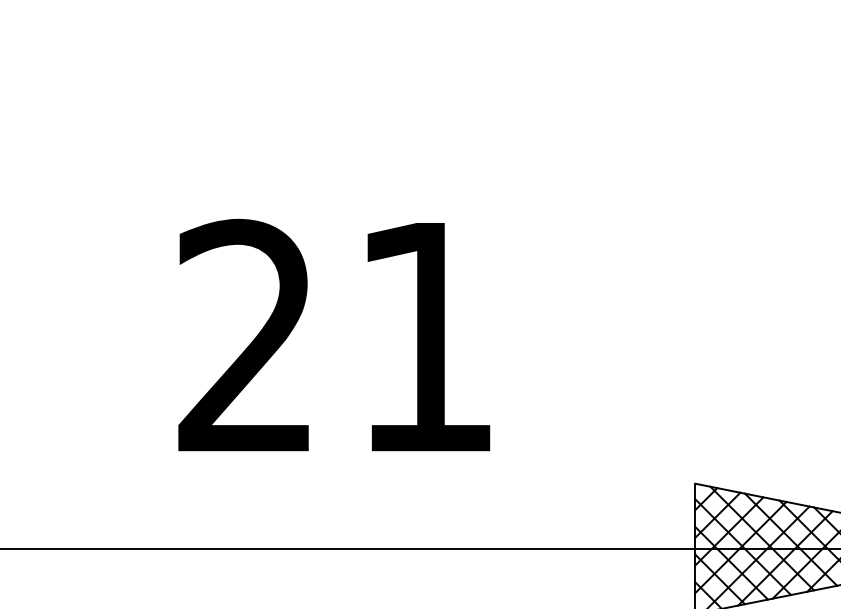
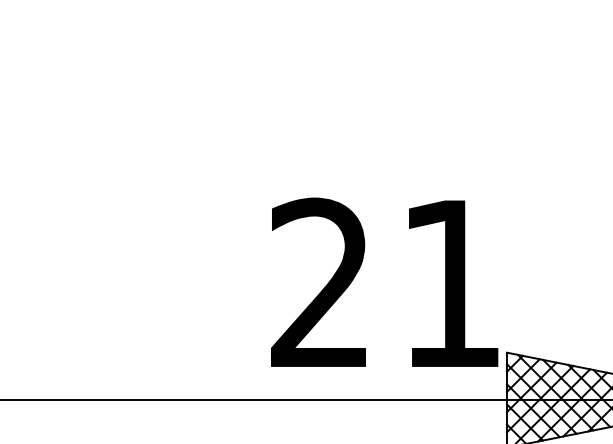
text: (334, 333) -> (384, 281), moved

